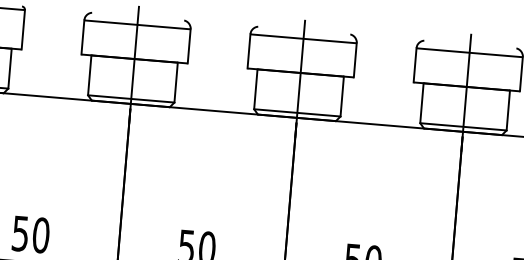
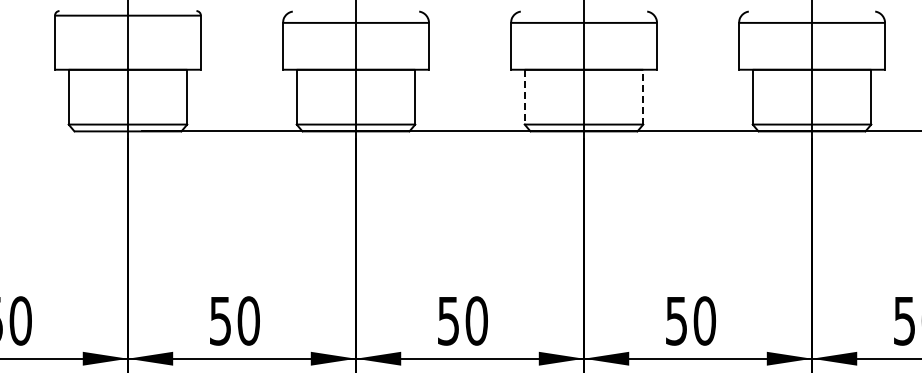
line: (255, 89) -> (524, 97), solid -> dashed
line: (342, 96) -> (643, 96), solid -> dashed

